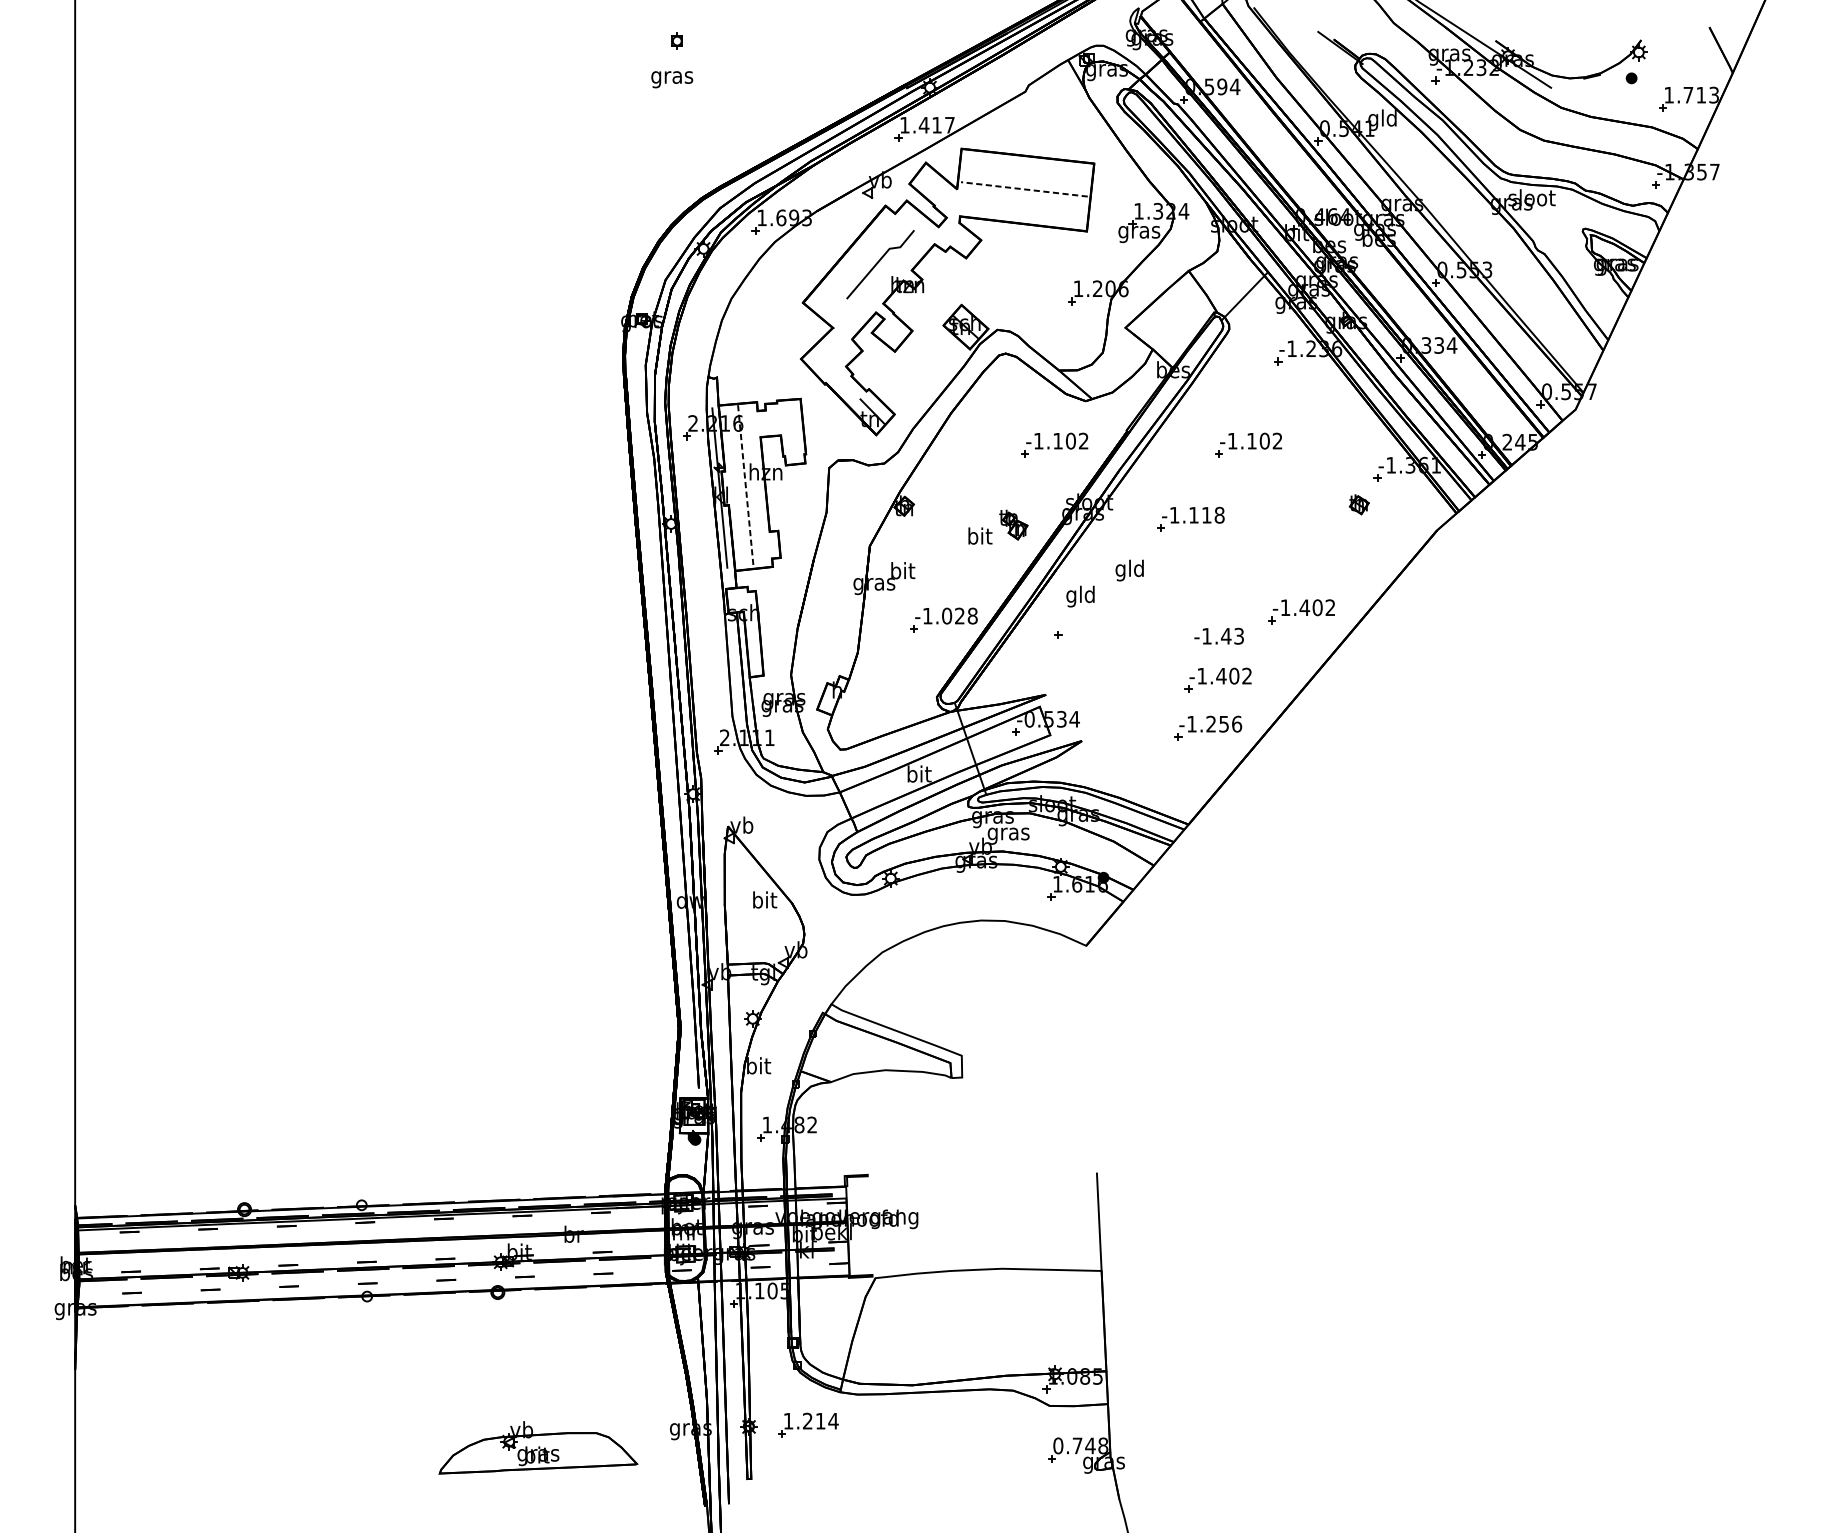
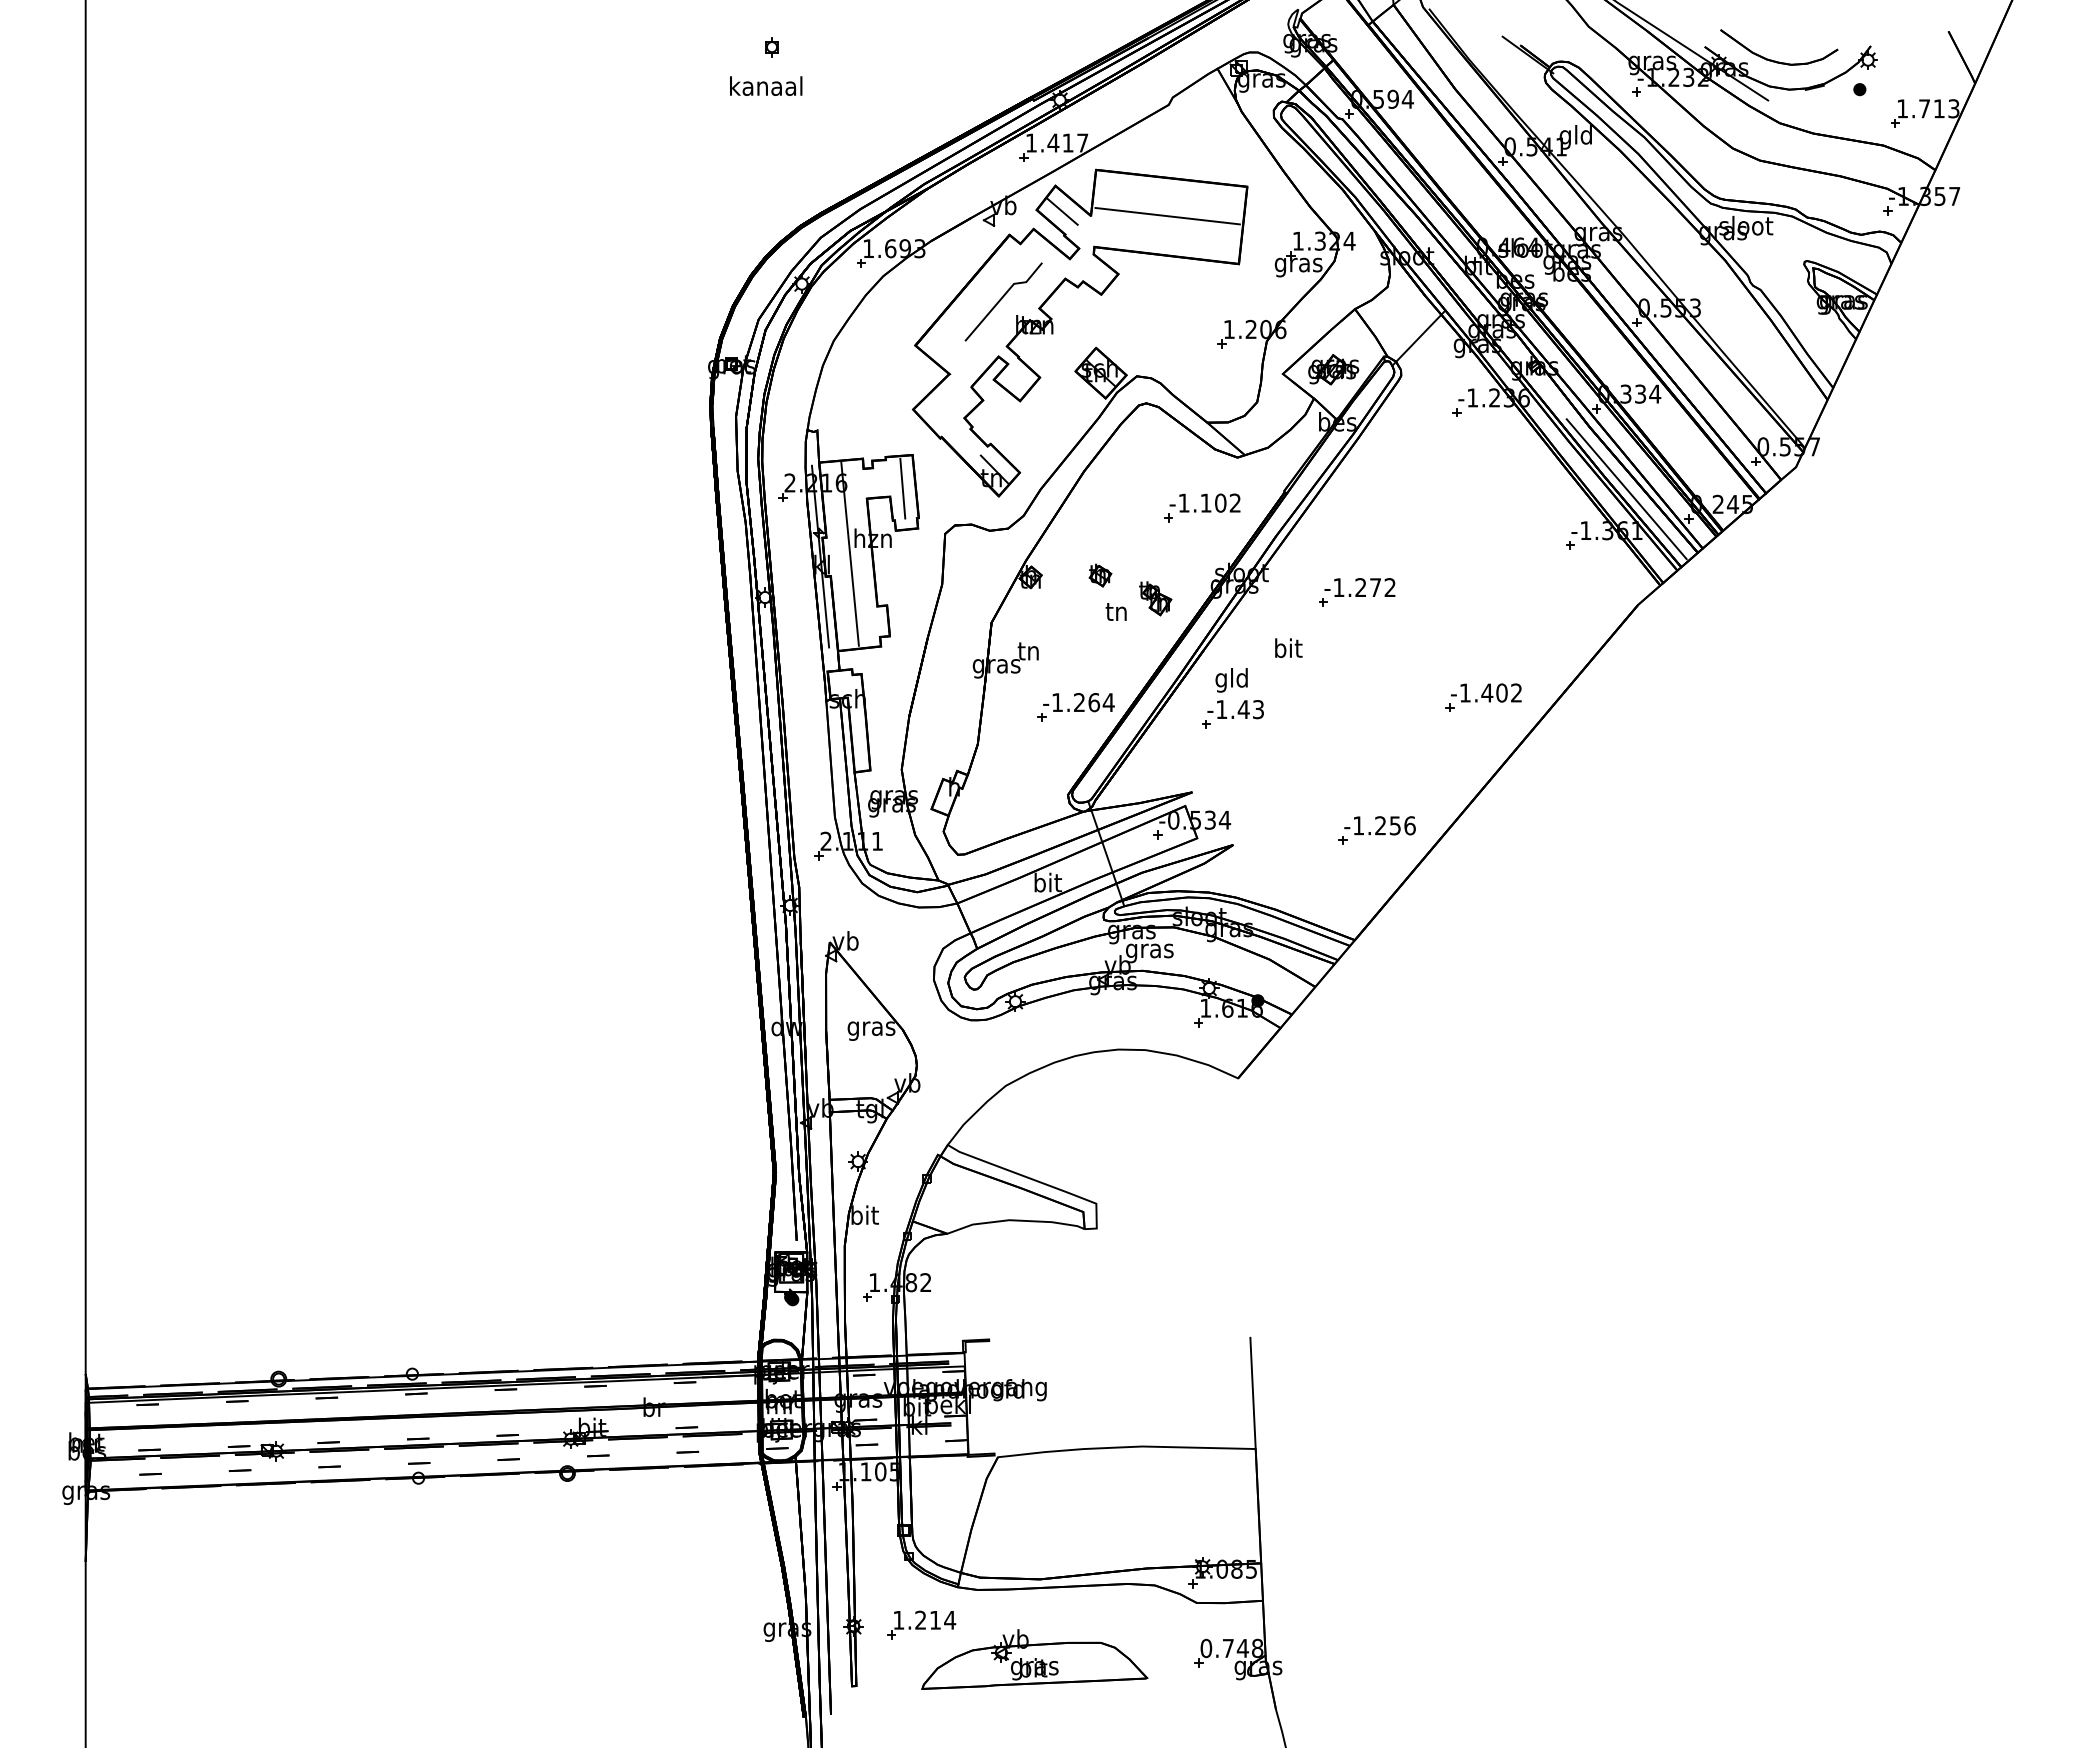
part: (1557, 52) -> (1775, 60), added
text: (672, 77) -> (766, 88), gras -> kanaal
line: (931, 185) -> (1061, 211), added
line: (1024, 189) -> (1167, 216), dashed -> solid
part: (1169, 323) -> (1333, 369), added
line: (791, 428) -> (902, 488), added
line: (1426, 429) -> (1626, 489), added
part: (1248, 444) -> (1423, 507), removed
line: (746, 486) -> (850, 554), dashed -> solid
part: (1359, 504) -> (1100, 575), moved
text: (1206, 515) -> (1375, 587), -1.118 -> -1.272
text: (980, 536) -> (1117, 611), bit -> tn
text: (903, 570) -> (1029, 650), bit -> tn
text: (1129, 570) -> (1287, 650), gld -> bit
text: (959, 616) -> (1093, 702), -1.028 -> -1.264
text: (1218, 636) -> (1235, 709), moved
part: (1218, 680) -> (1388, 775), removed
text: (764, 902) -> (871, 1028), bit -> gras
part: (538, 1447) -> (1034, 1659), moved

